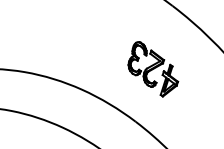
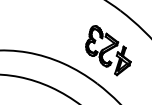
part: (153, 68) -> (108, 50), size x1.43

